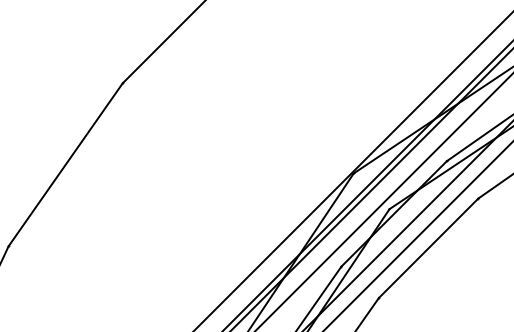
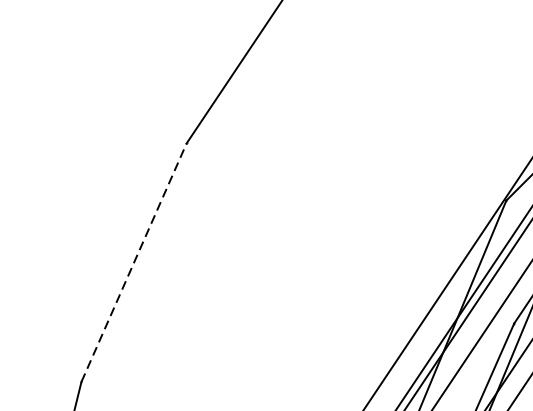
line: (66, 164) -> (135, 262), solid -> dashed

